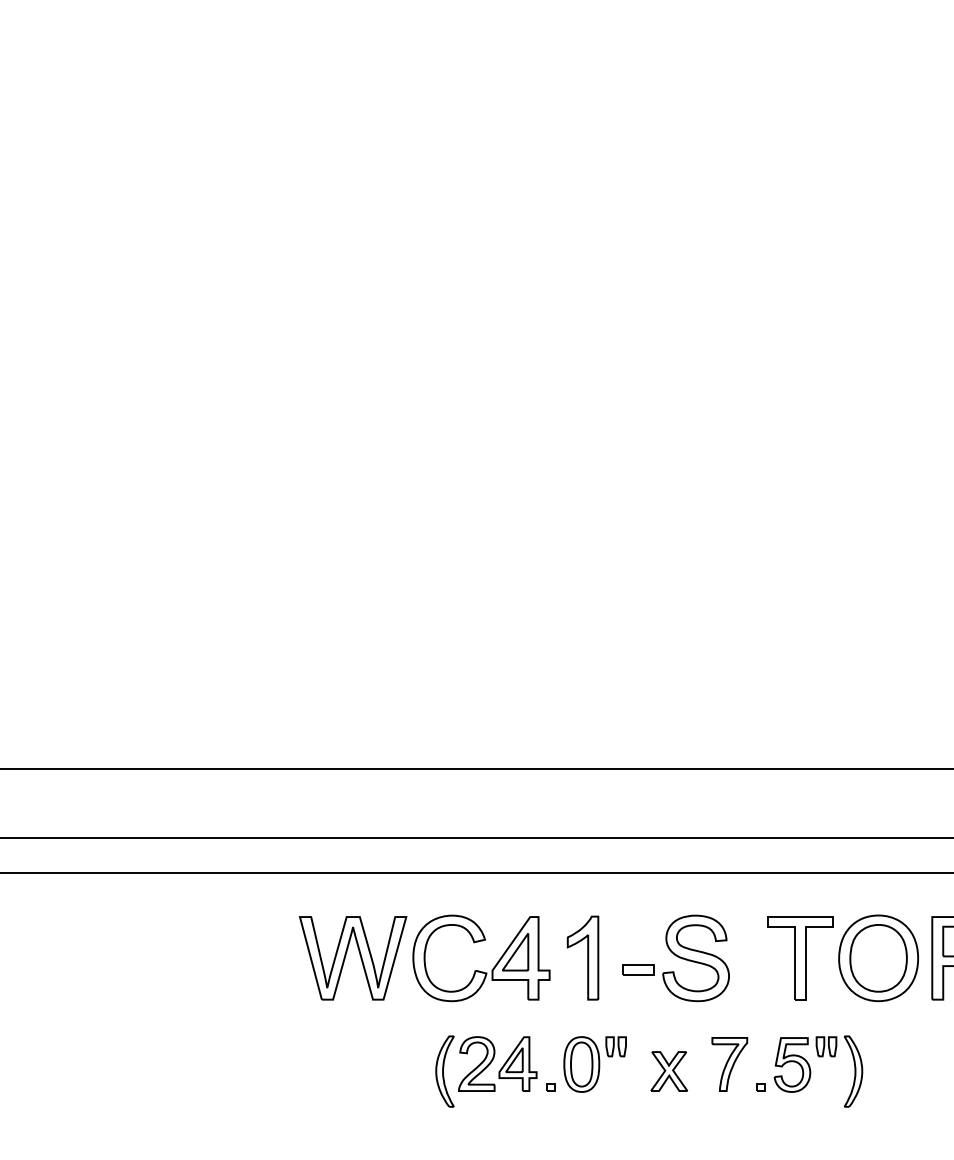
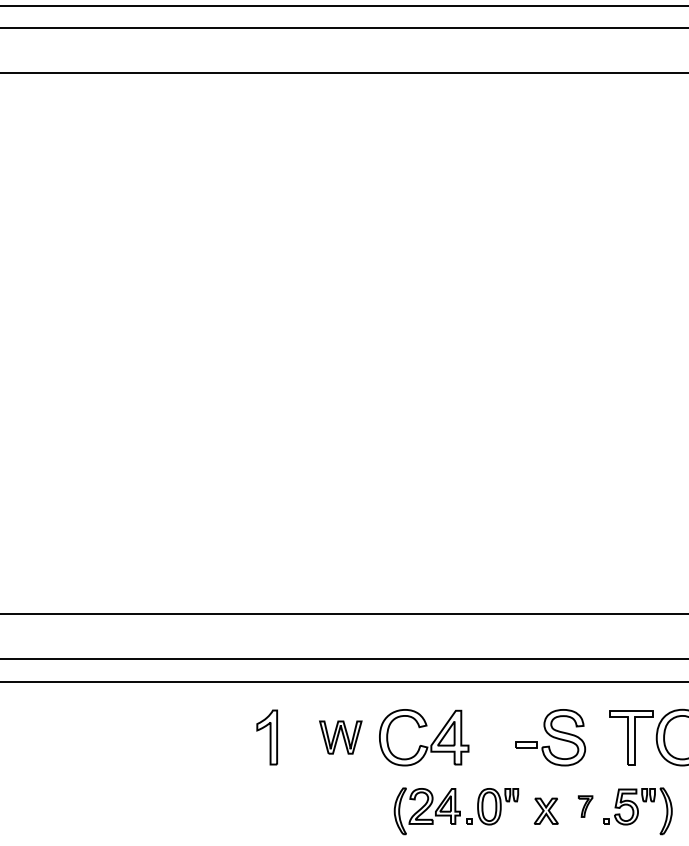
part: (352, 958) -> (340, 737), size x0.6
part: (581, 958) -> (266, 737), moved
part: (729, 1064) -> (585, 806), size x0.6

